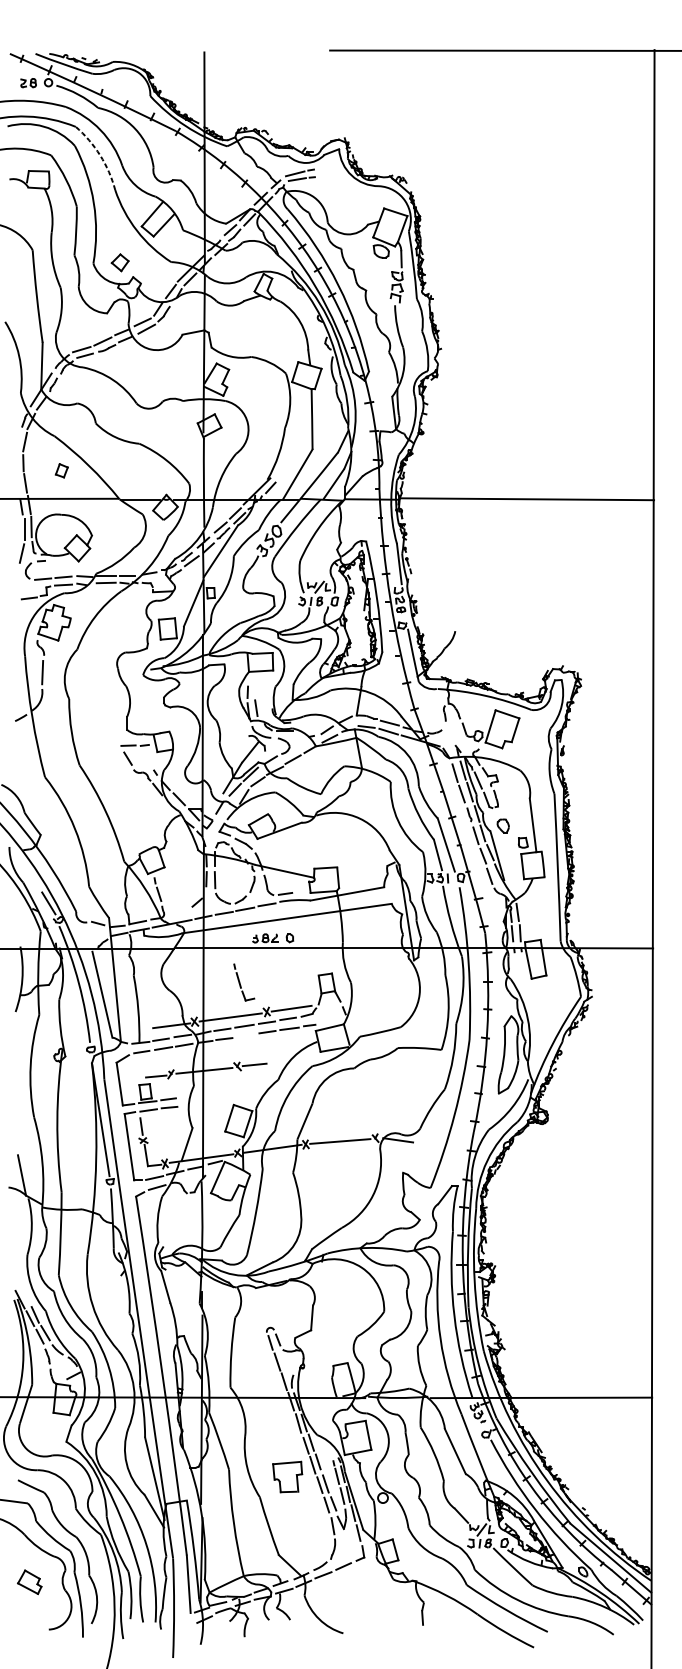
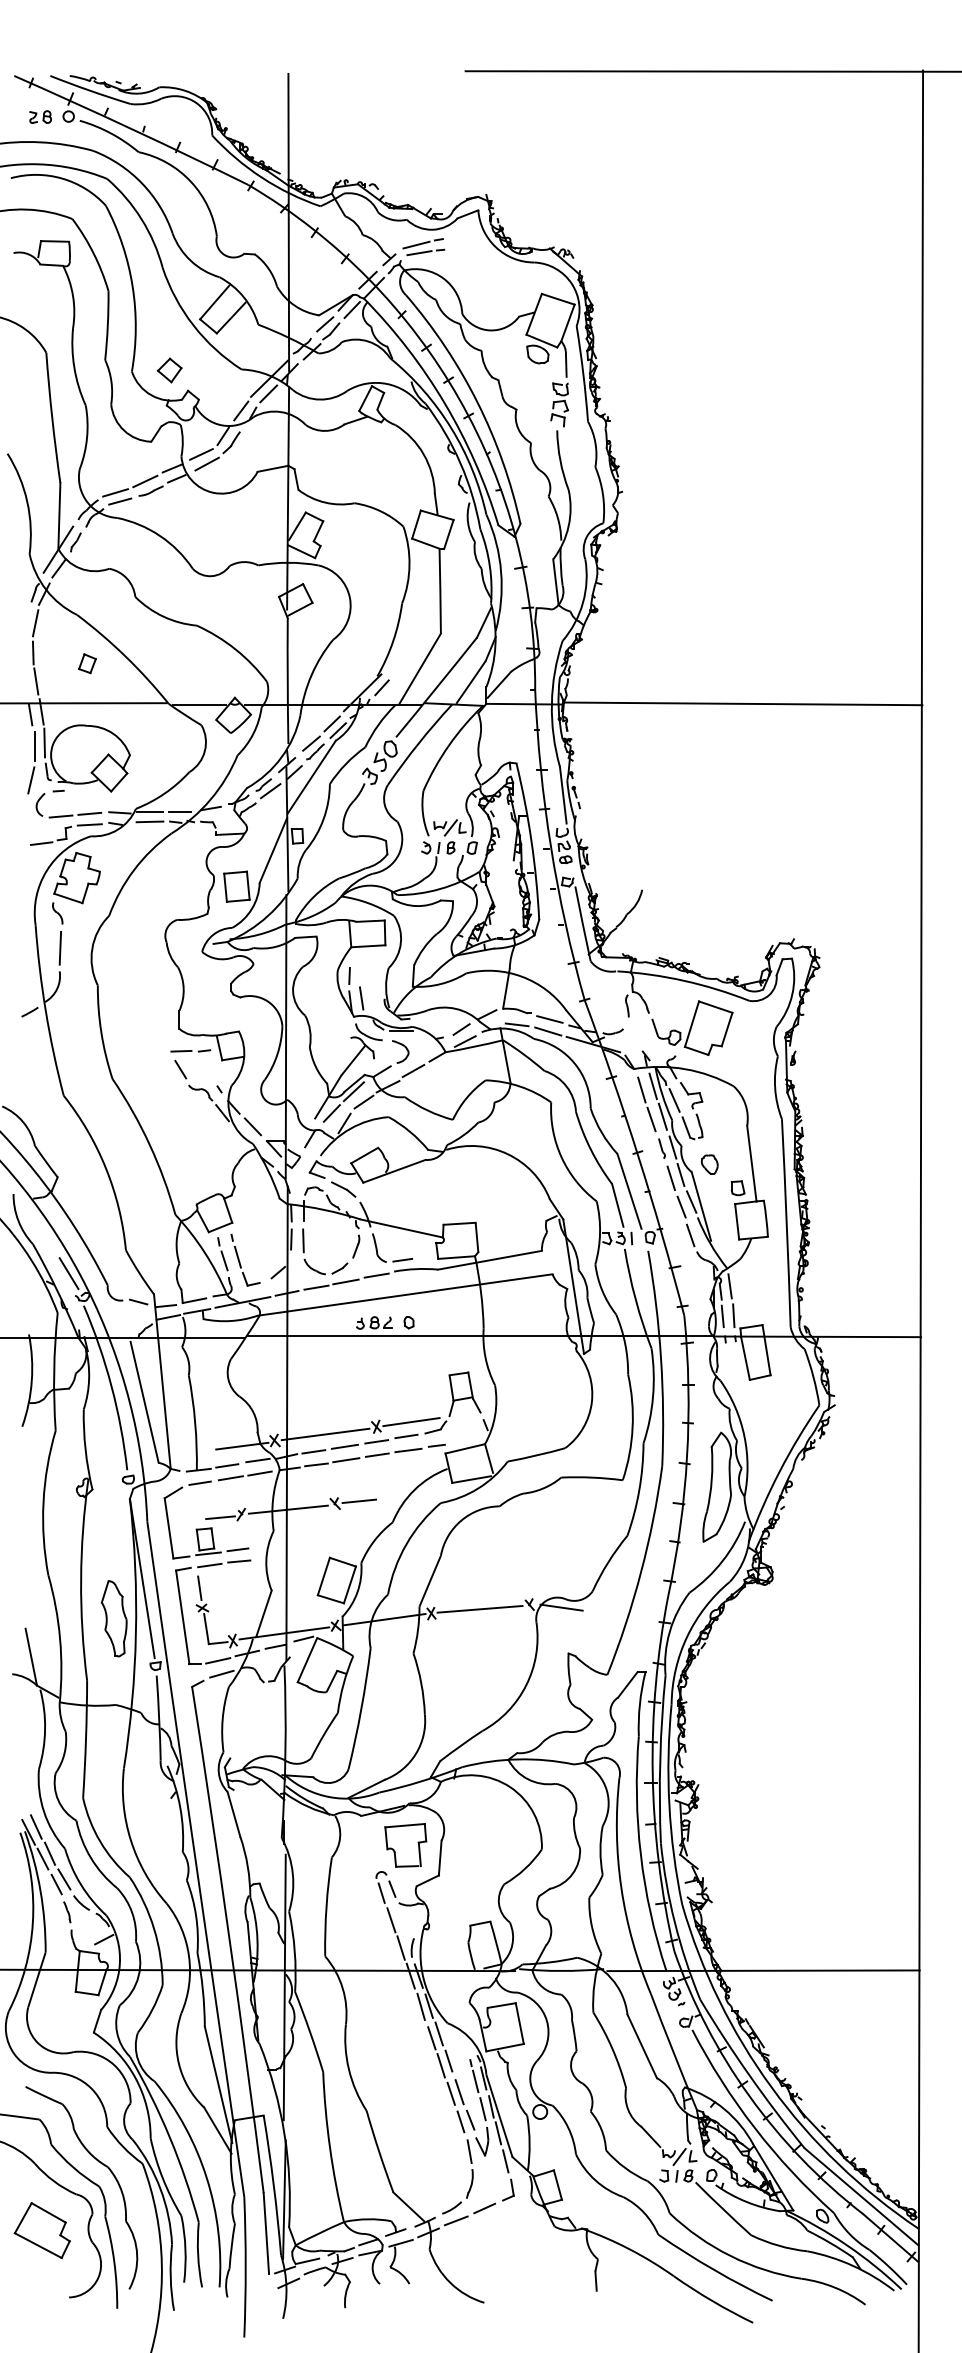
arc: (100, 155) -> (141, 219), dashed -> solid
part: (244, 982) -> (245, 1259), moved
line: (245, 1035) -> (346, 1460), added
part: (81, 1148) -> (114, 1618), added
line: (25, 1295) -> (35, 1826), added
part: (287, 1477) -> (405, 1845), moved
part: (29, 1582) -> (41, 2230), size x1.67

